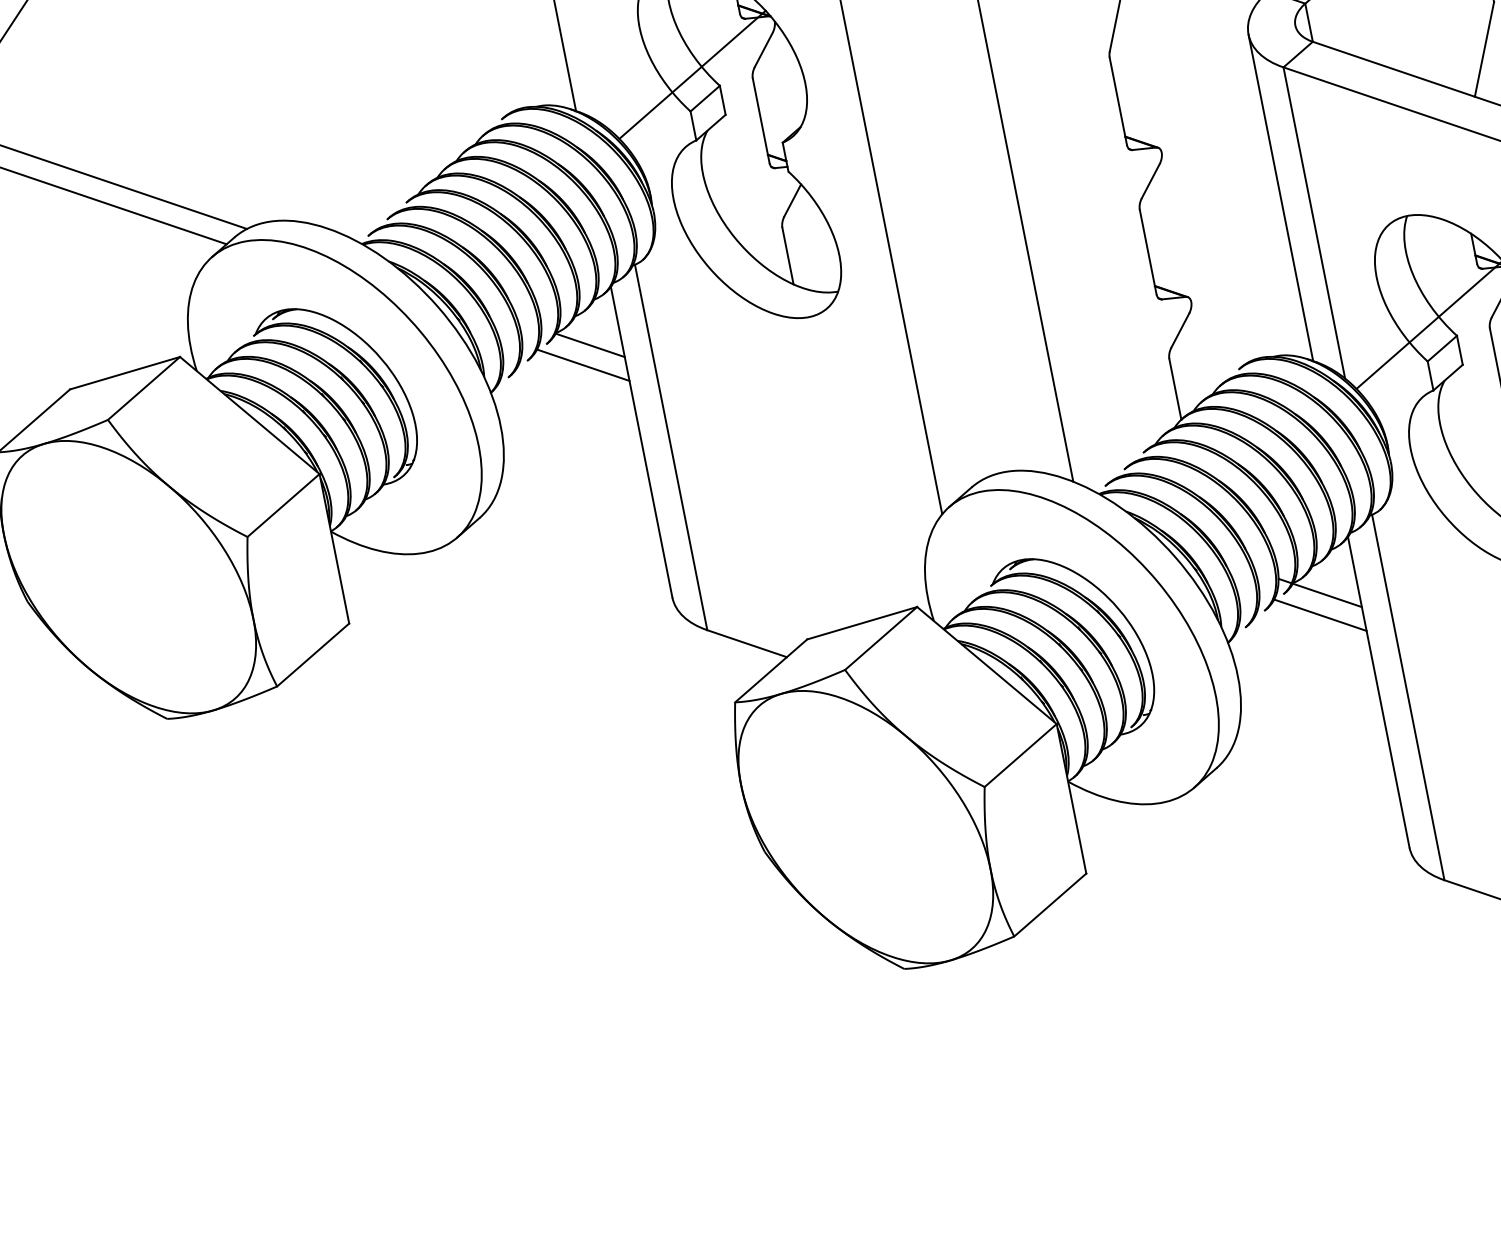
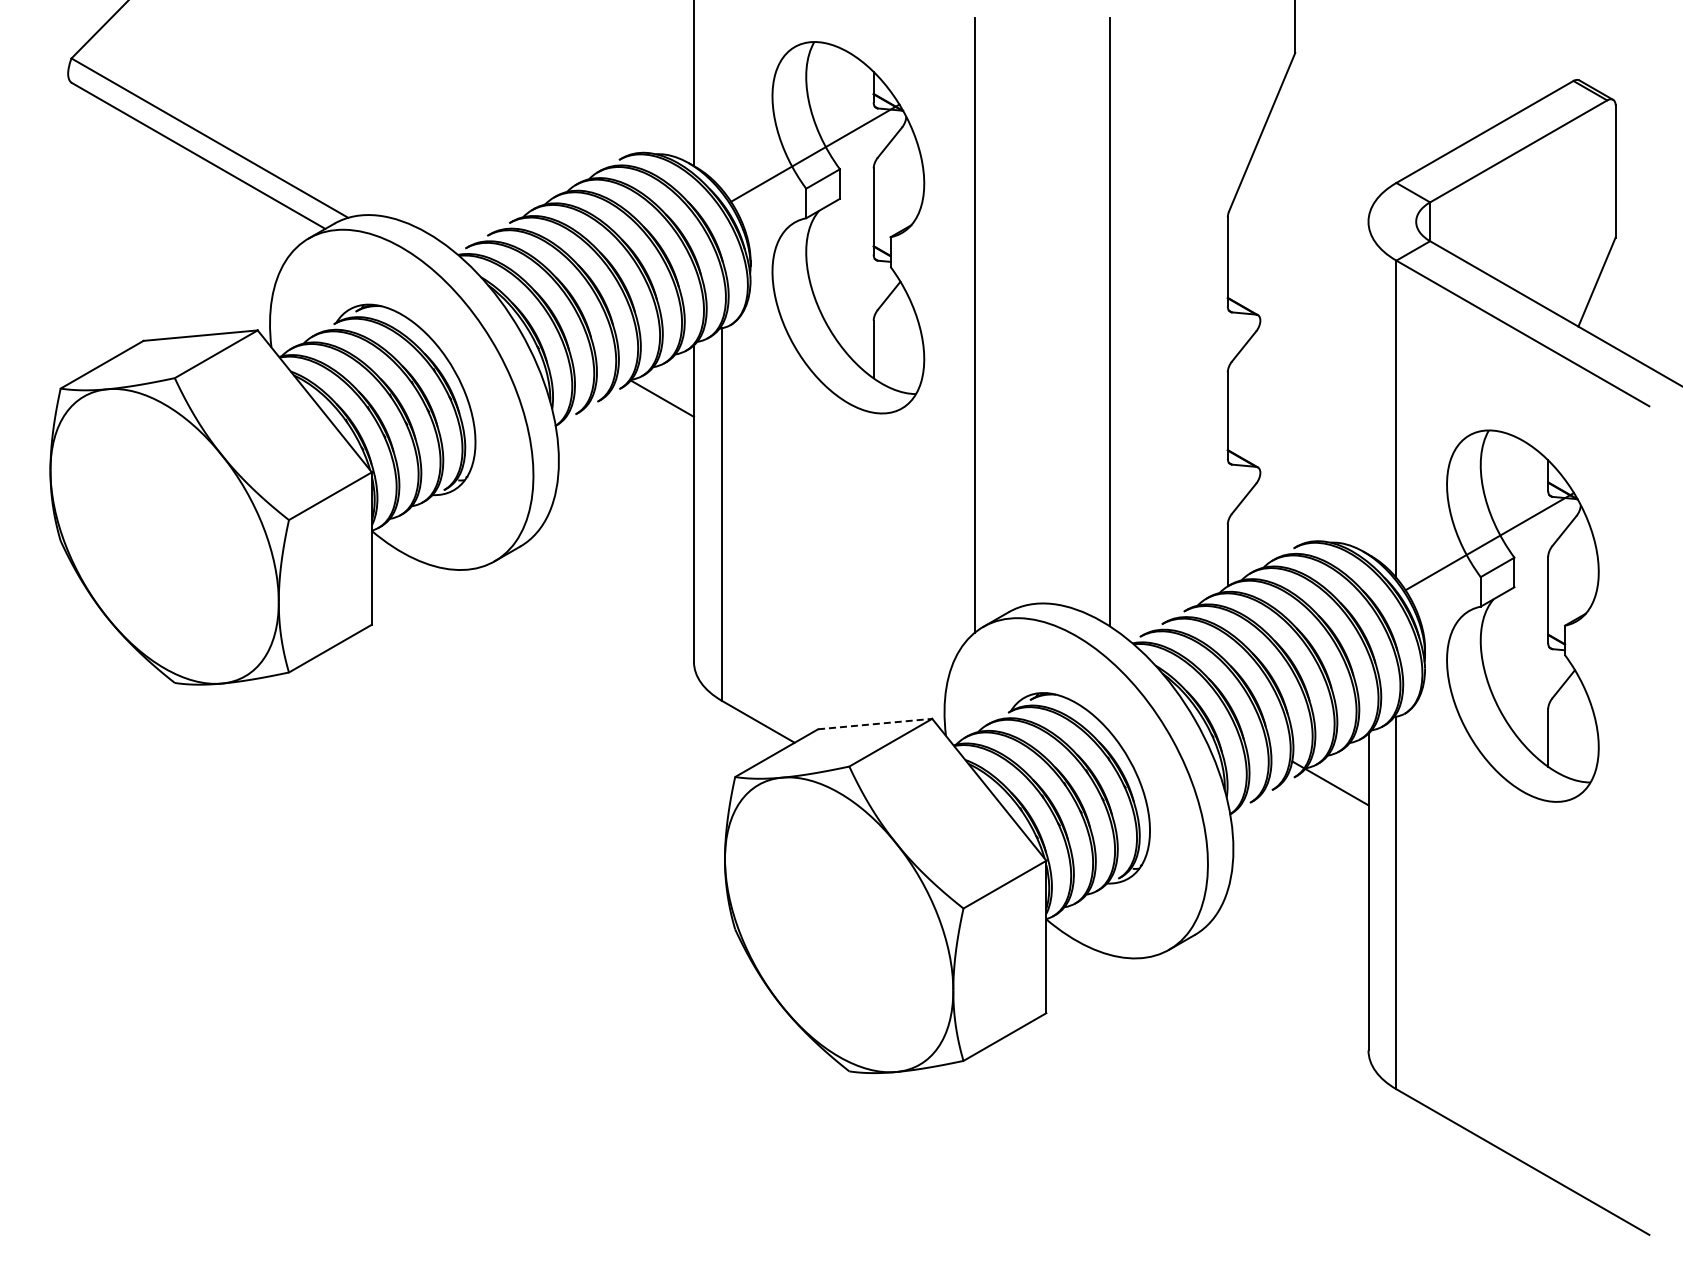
line: (1280, 197) -> (1368, 387), removed
line: (583, 364) -> (651, 416), removed
line: (1319, 614) -> (1325, 804), removed
line: (862, 623) -> (875, 724), solid -> dashed

